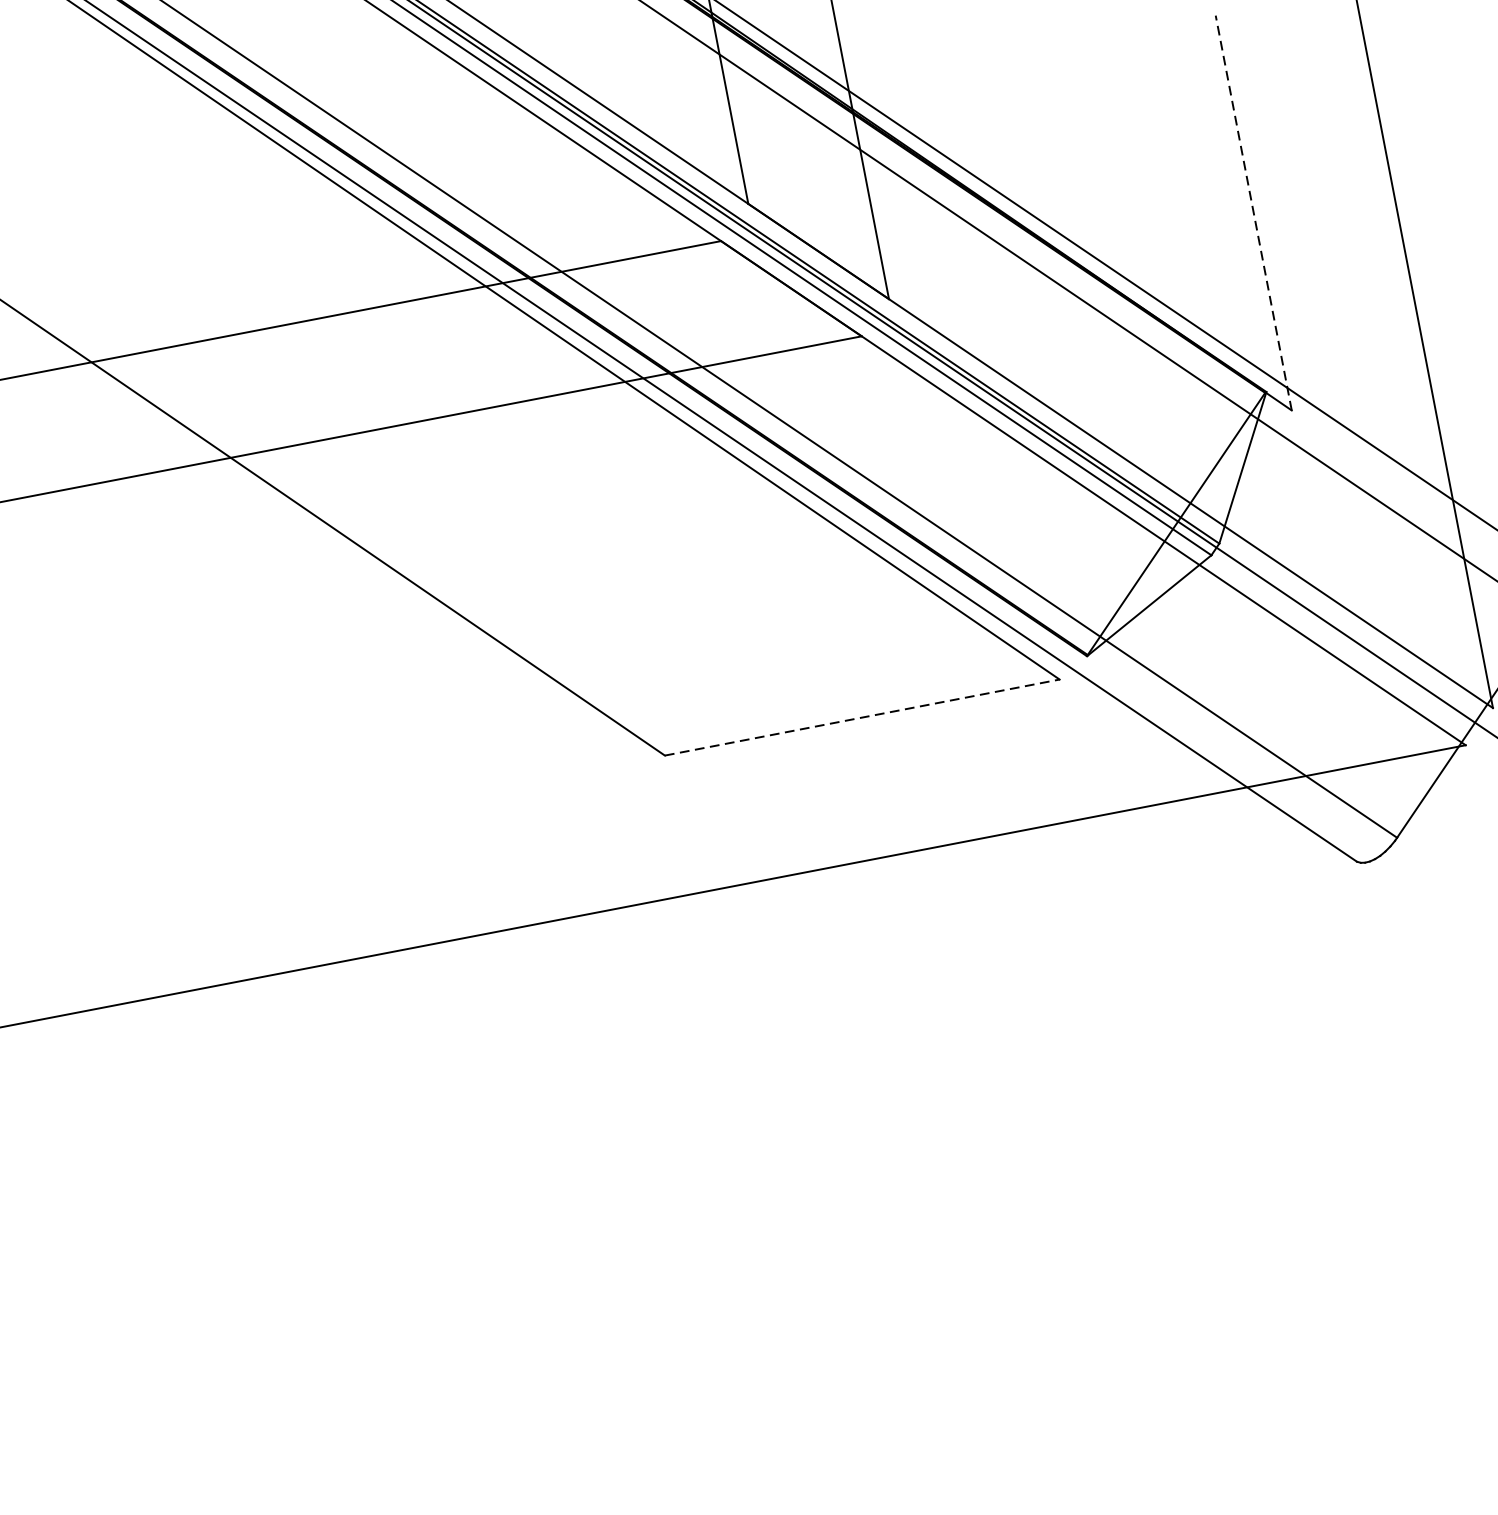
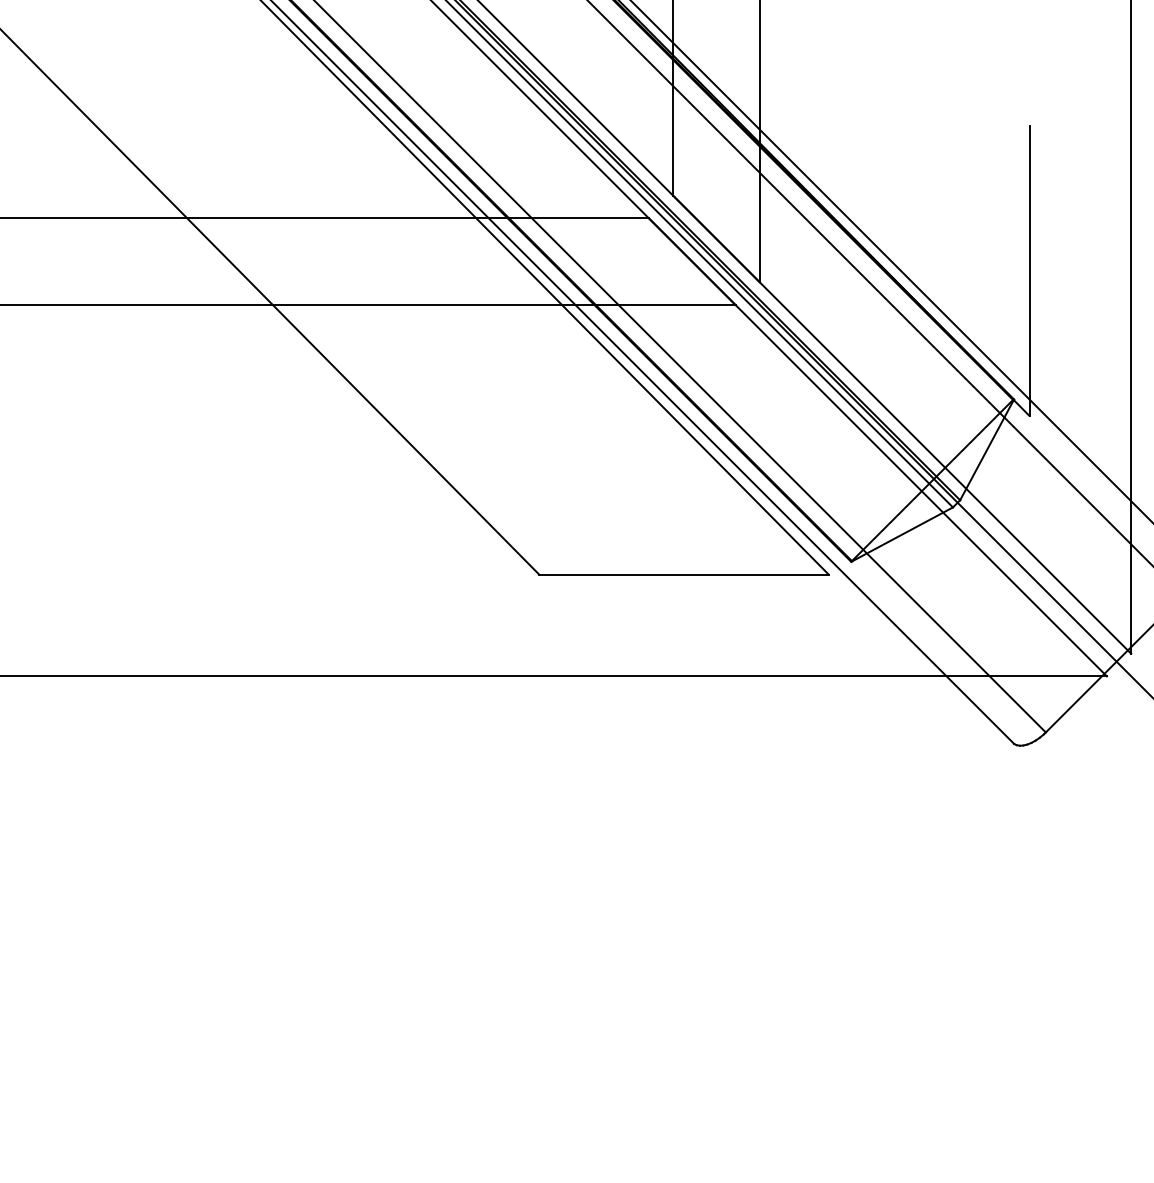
line: (1253, 213) -> (1029, 271), dashed -> solid
line: (862, 717) -> (684, 574), dashed -> solid

